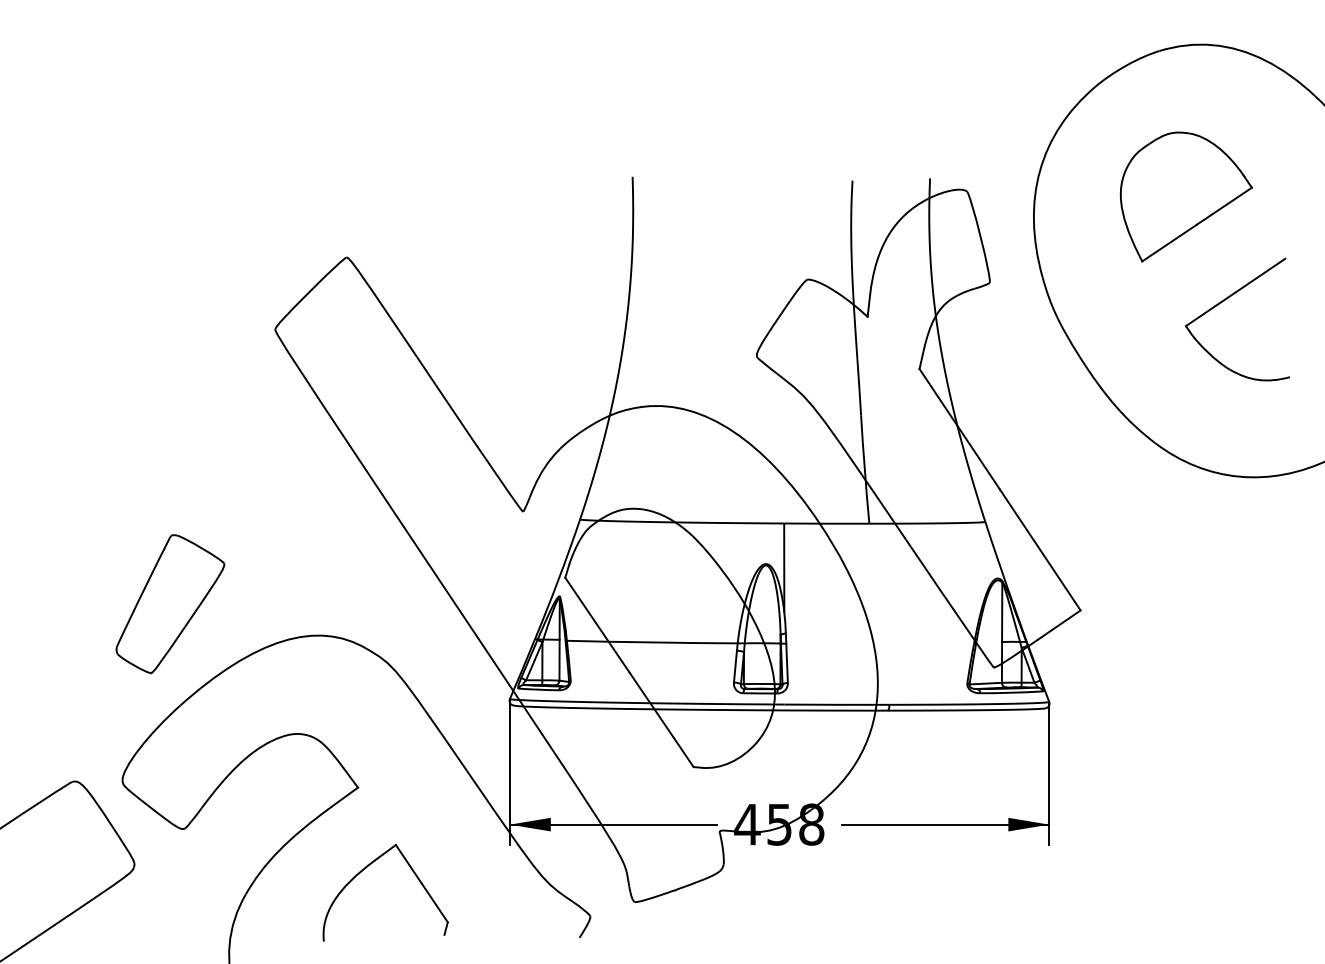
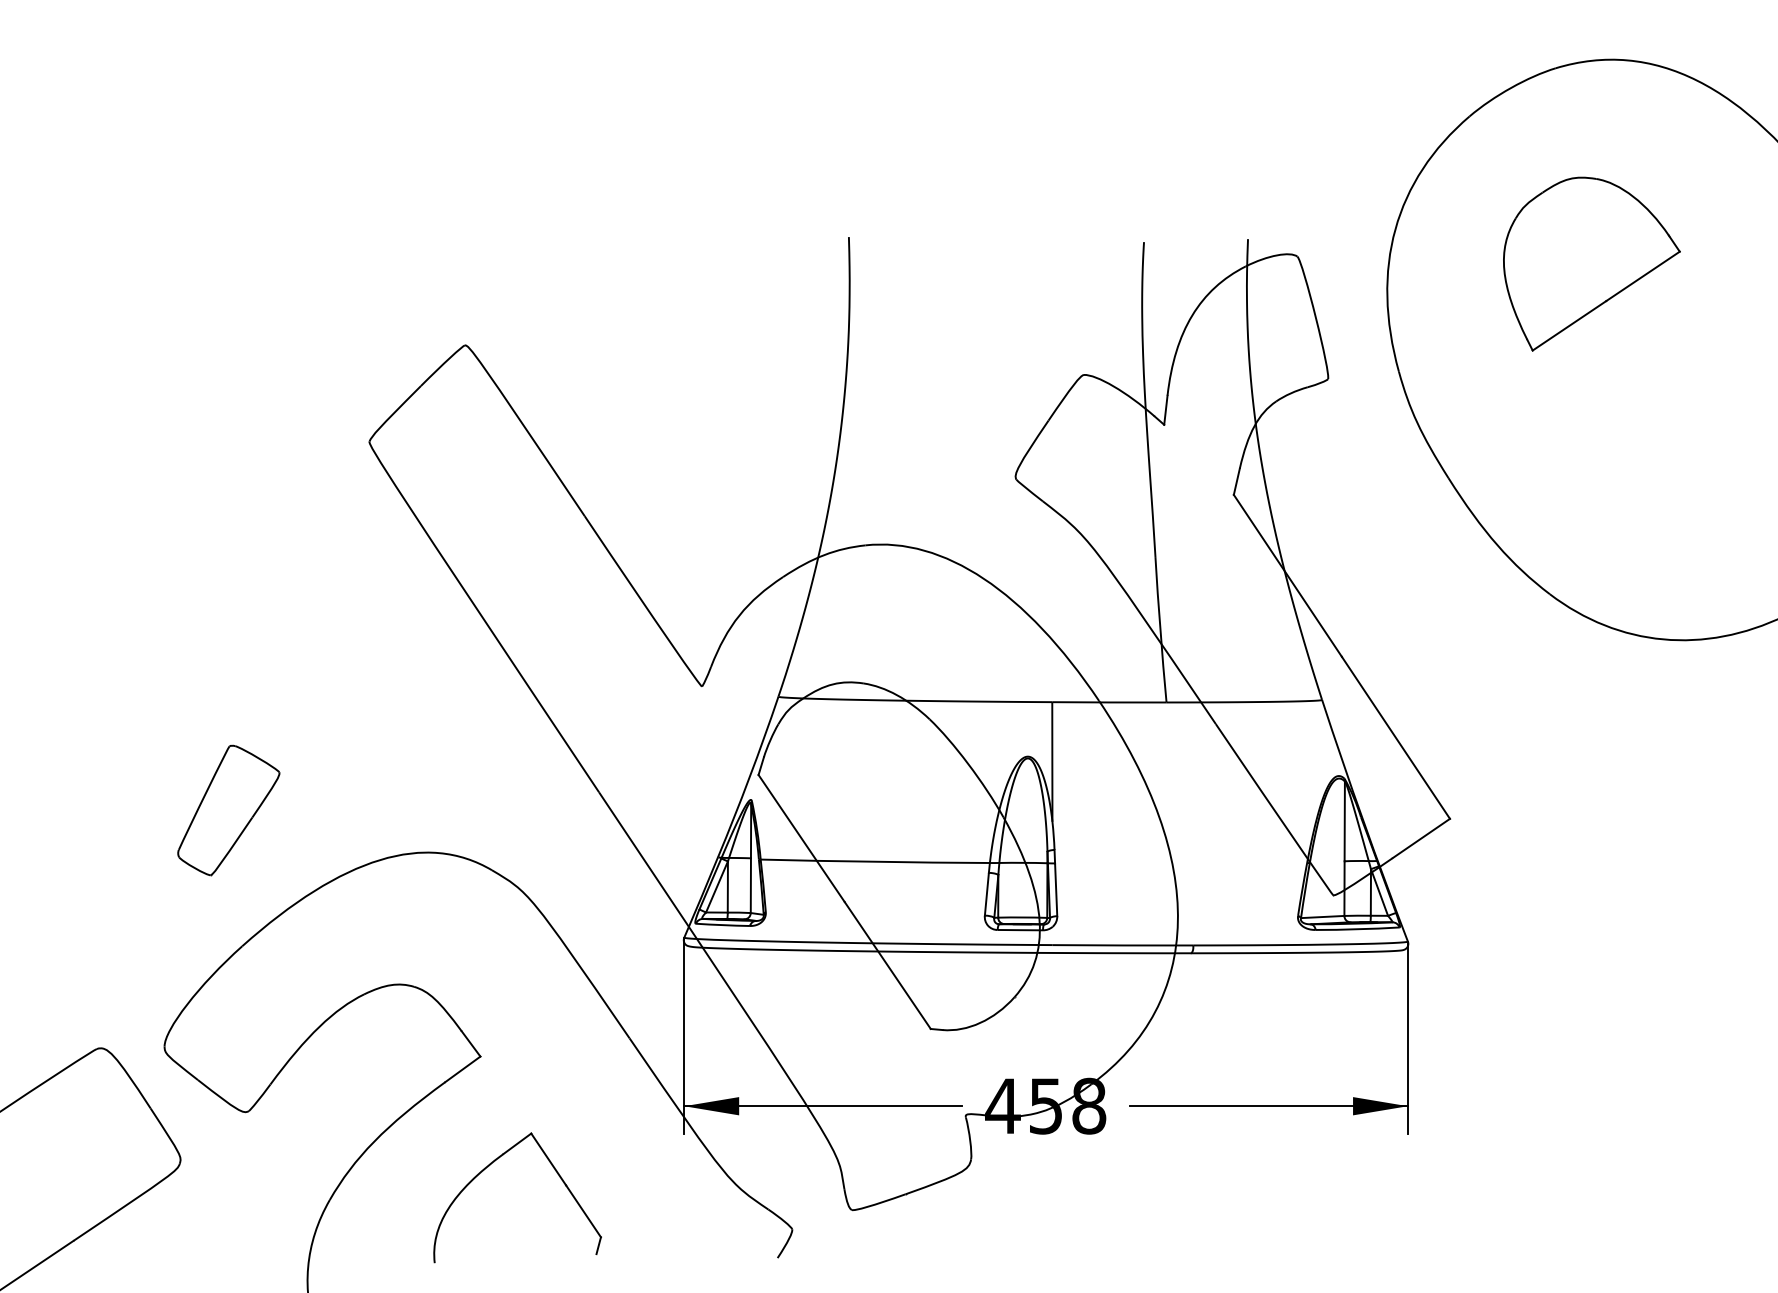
part: (1224, 301) -> (1643, 404), removed
part: (170, 604) -> (228, 810), size x0.7

